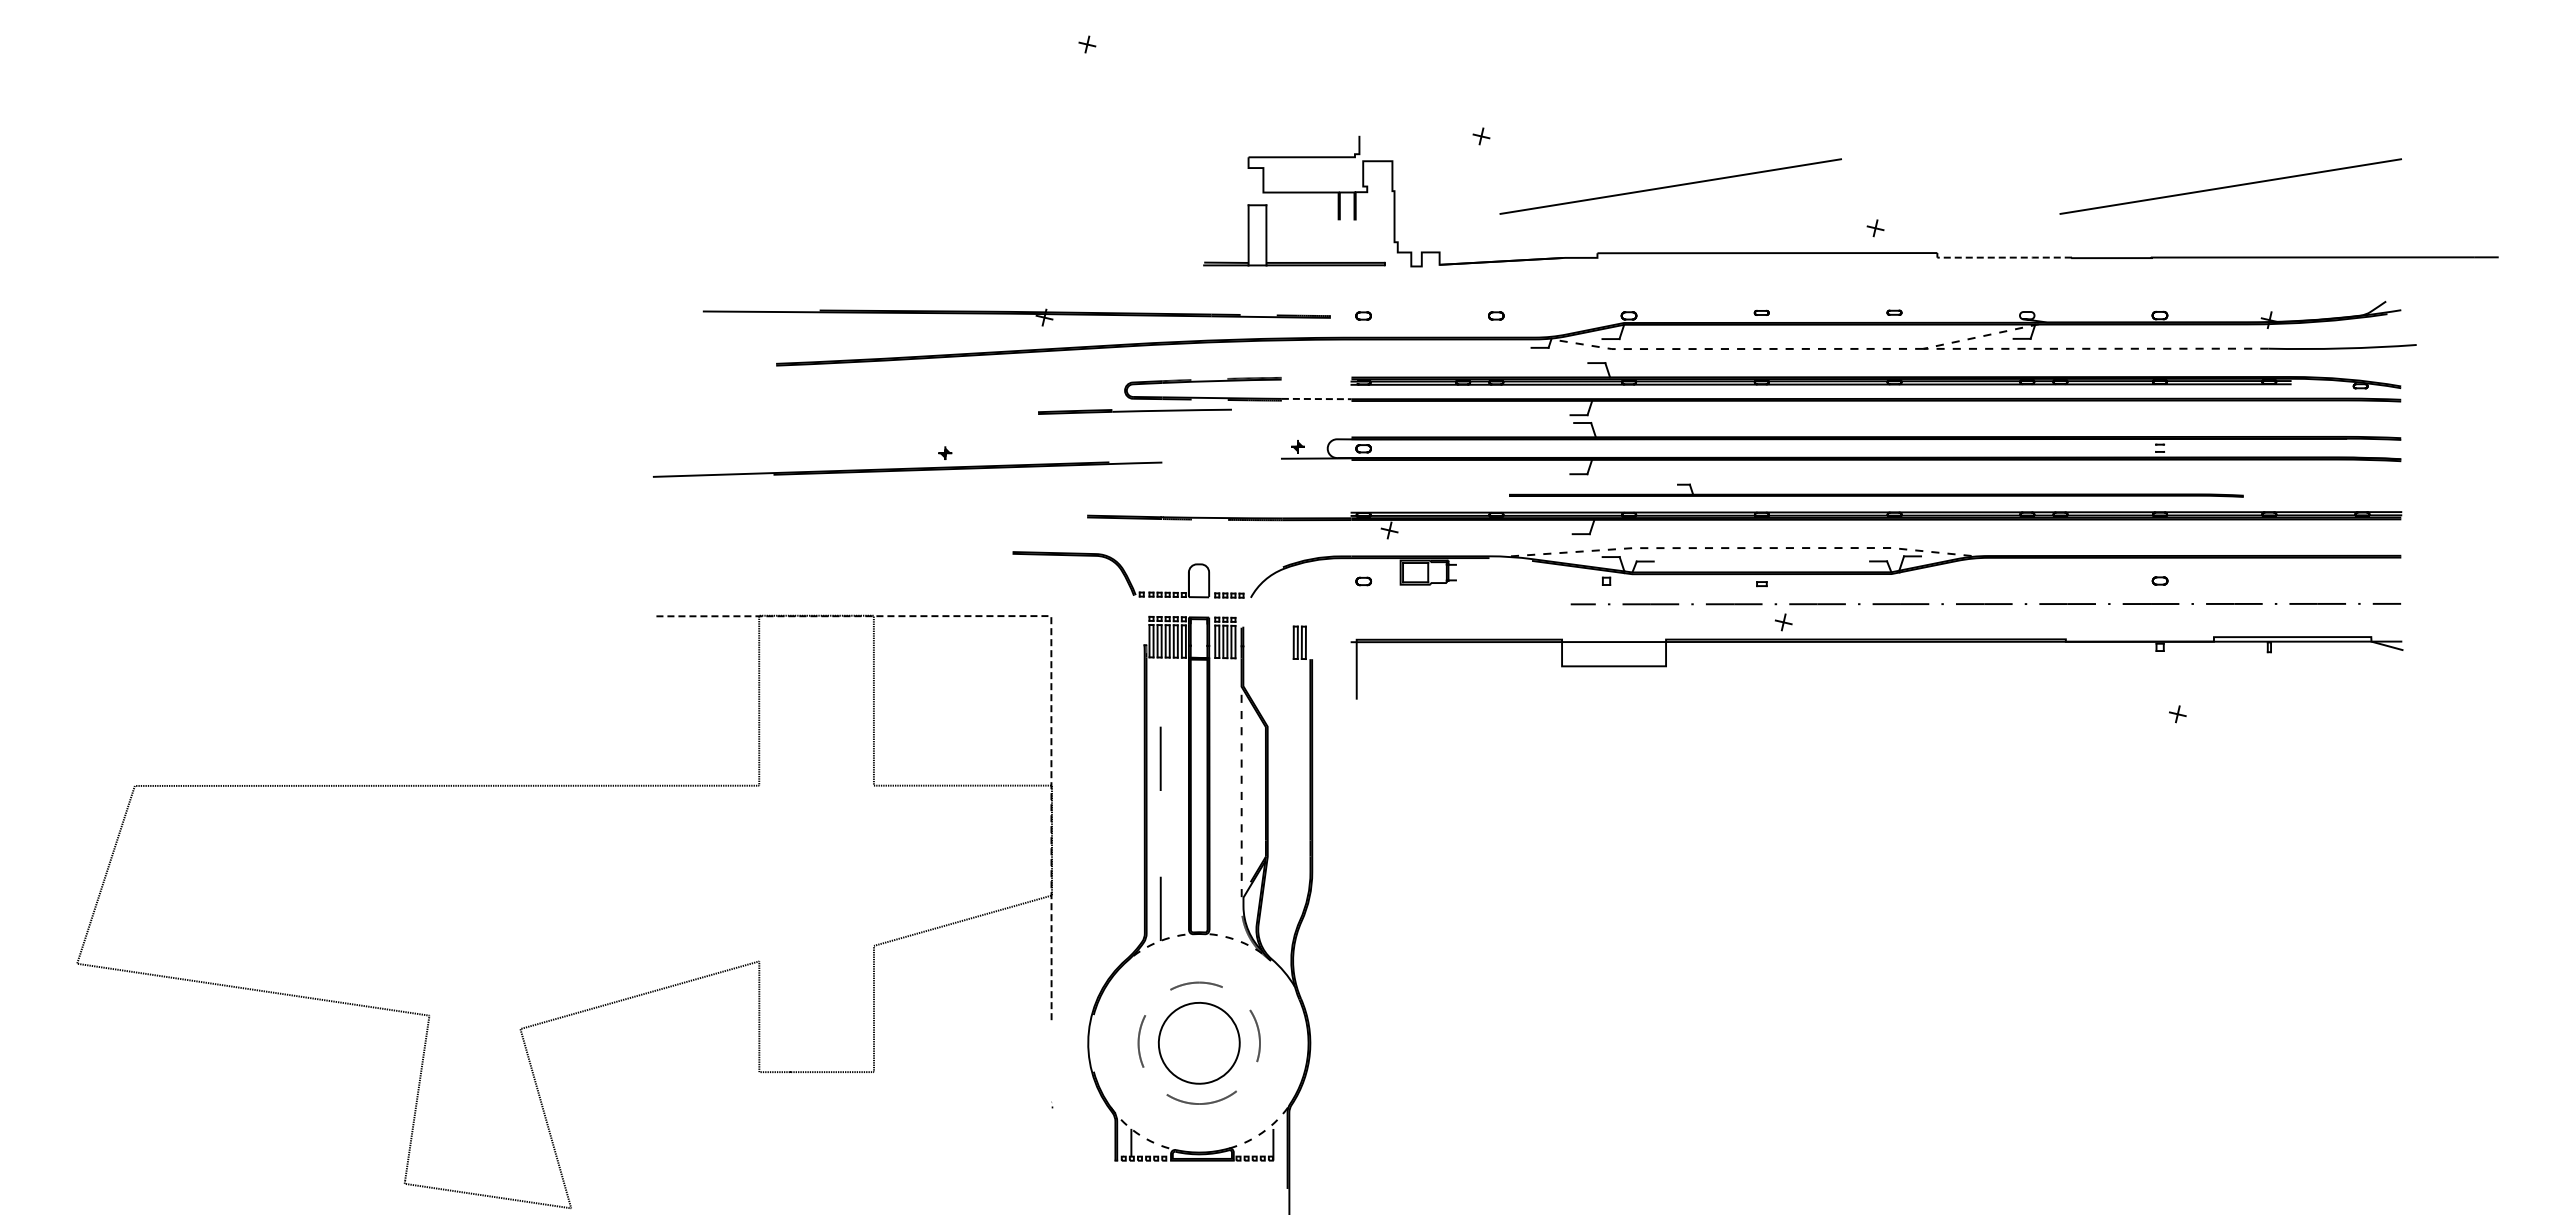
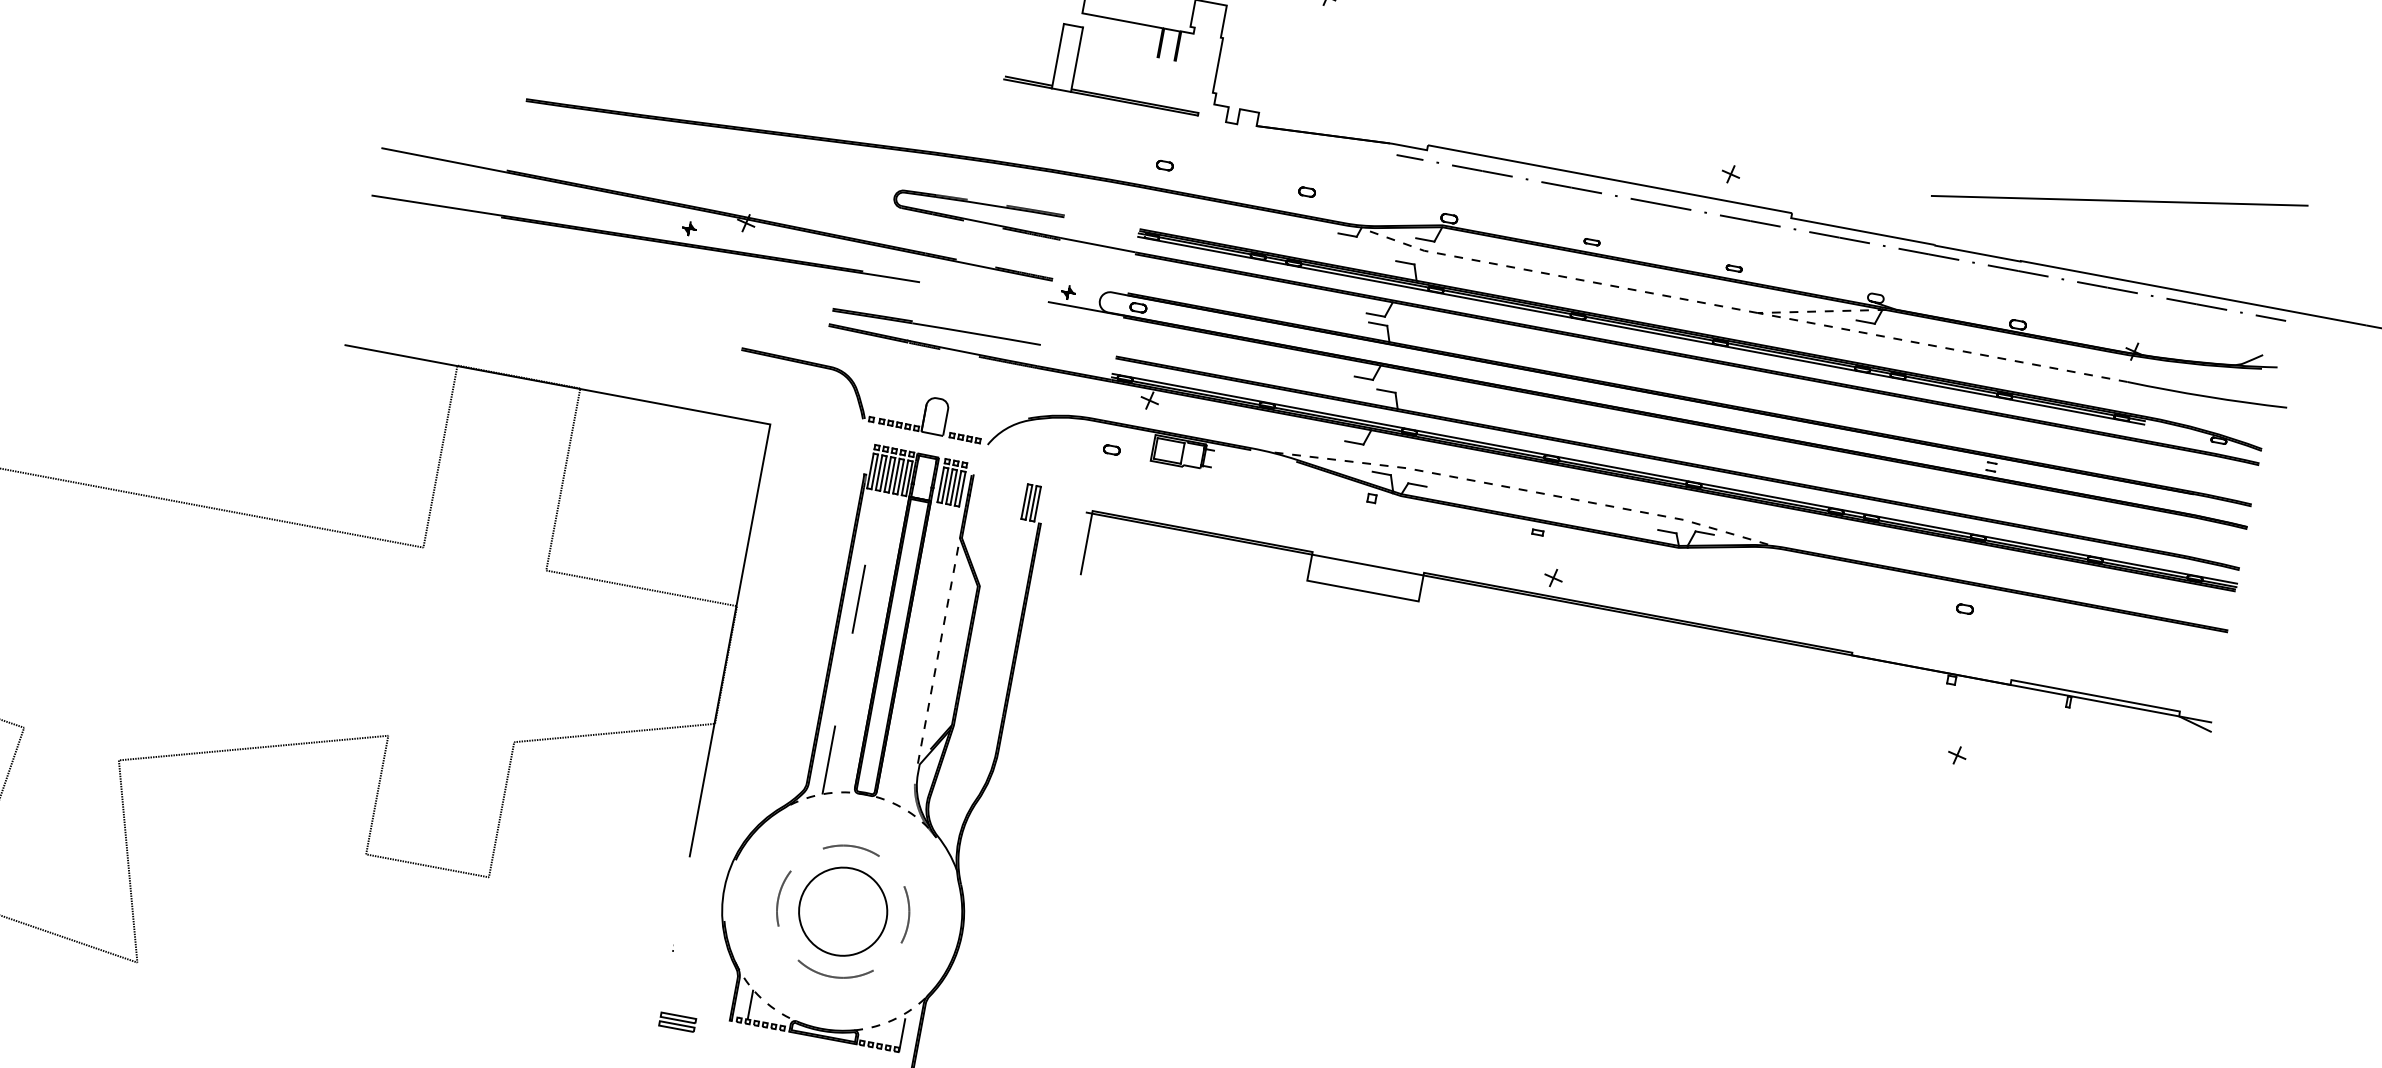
line: (1670, 186) -> (1519, 88), removed
line: (2001, 257) -> (1859, 230), dashed -> solid
part: (1016, 317) -> (716, 217), moved
line: (1316, 399) -> (1097, 245), dashed -> solid
part: (1134, 411) -> (936, 327), moved
part: (1876, 490) -> (1679, 455), size x1.43
line: (1985, 604) -> (1840, 238), moved
line: (1051, 619) -> (769, 428), dashed -> solid
part: (1068, 1170) -> (677, 1021), added

